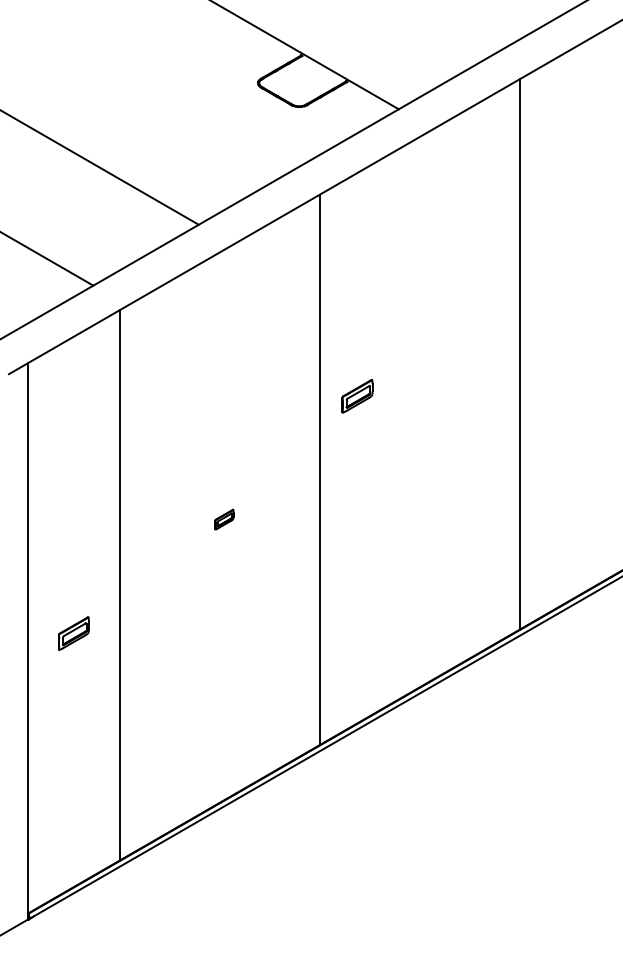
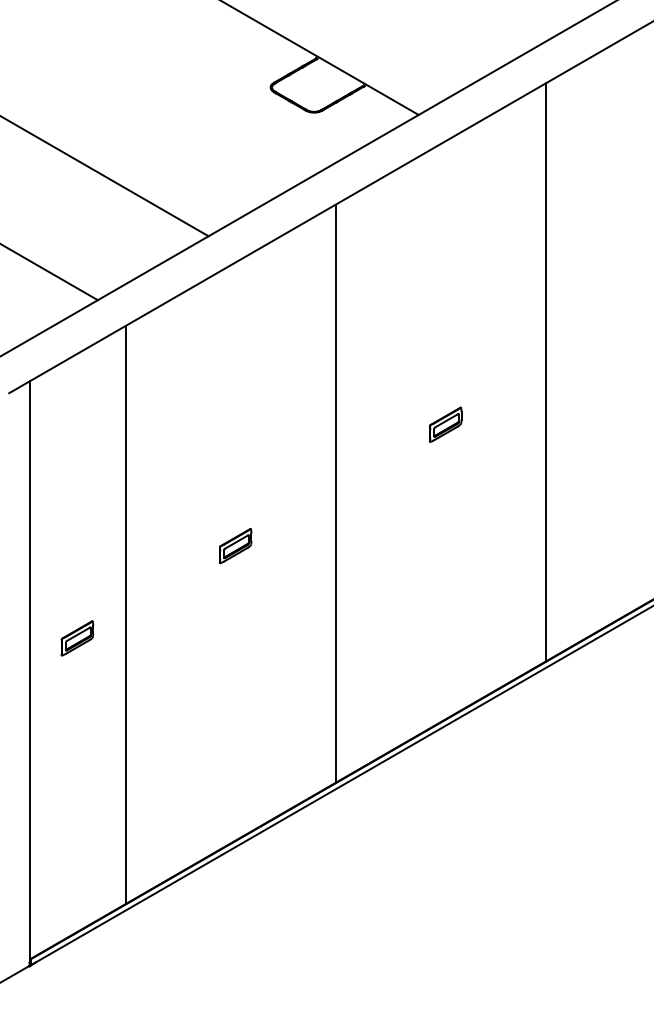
part: (357, 396) -> (445, 425), moved
part: (224, 519) -> (235, 545), size x1.67
part: (73, 633) -> (77, 638), moved

